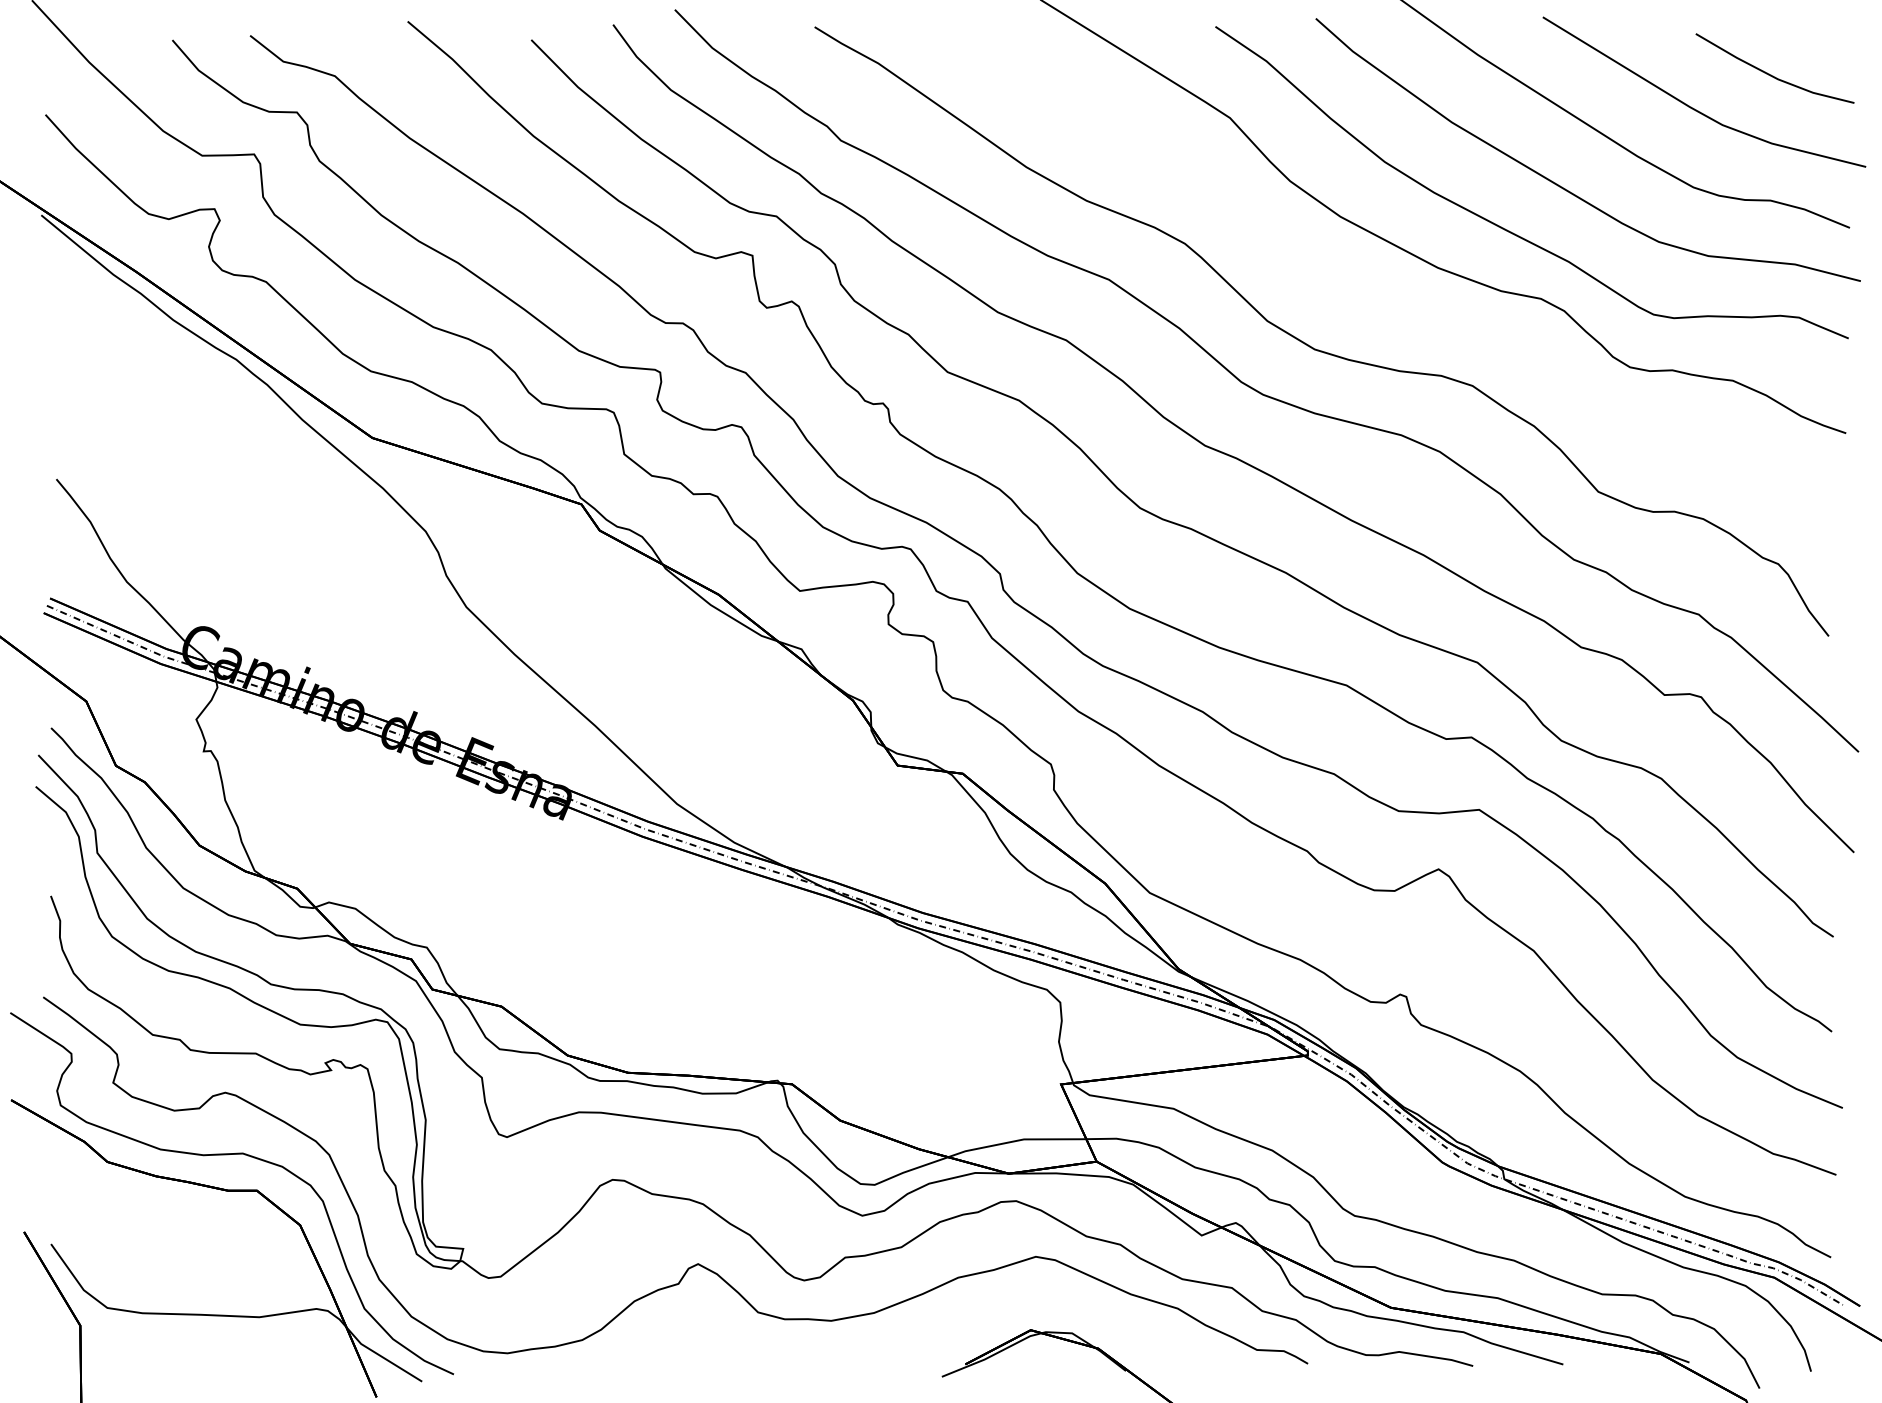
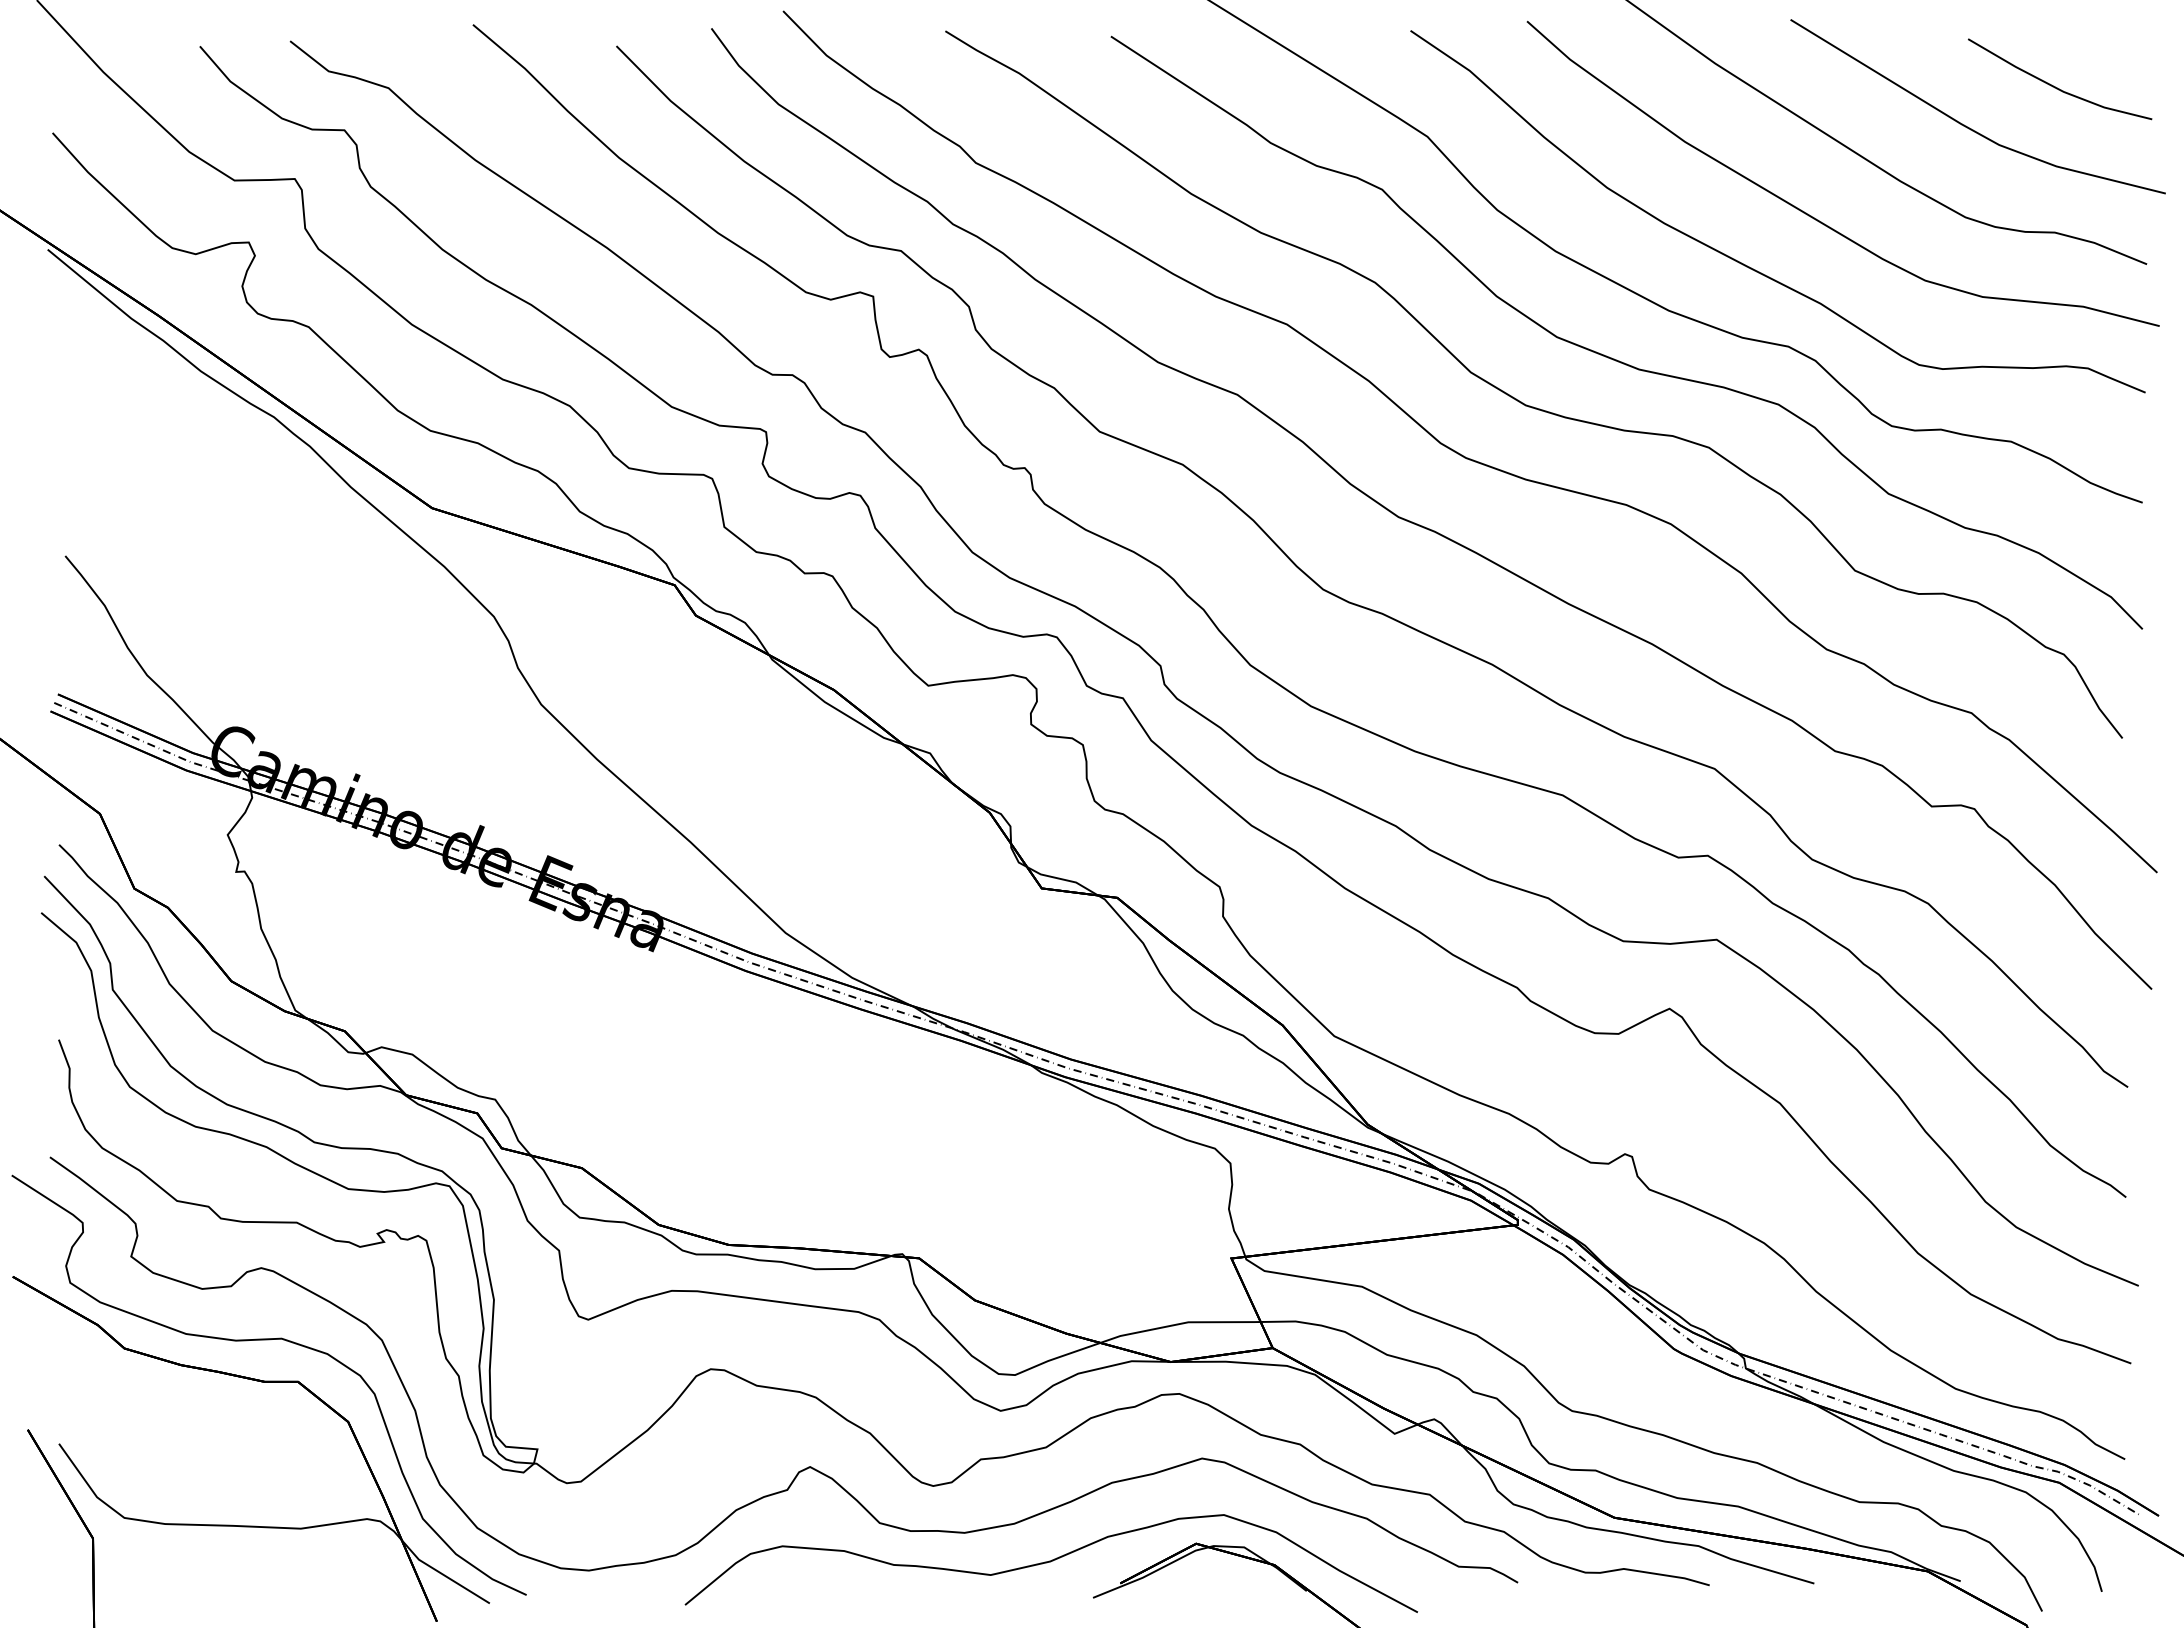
curve: (1390, 308) -> (1613, 357), added
curve: (905, 1346) -> (1050, 1562), added

